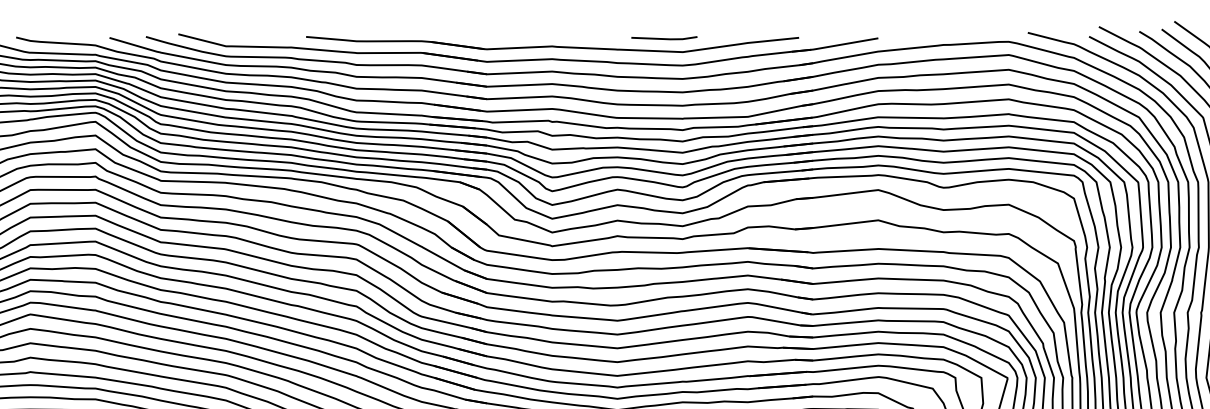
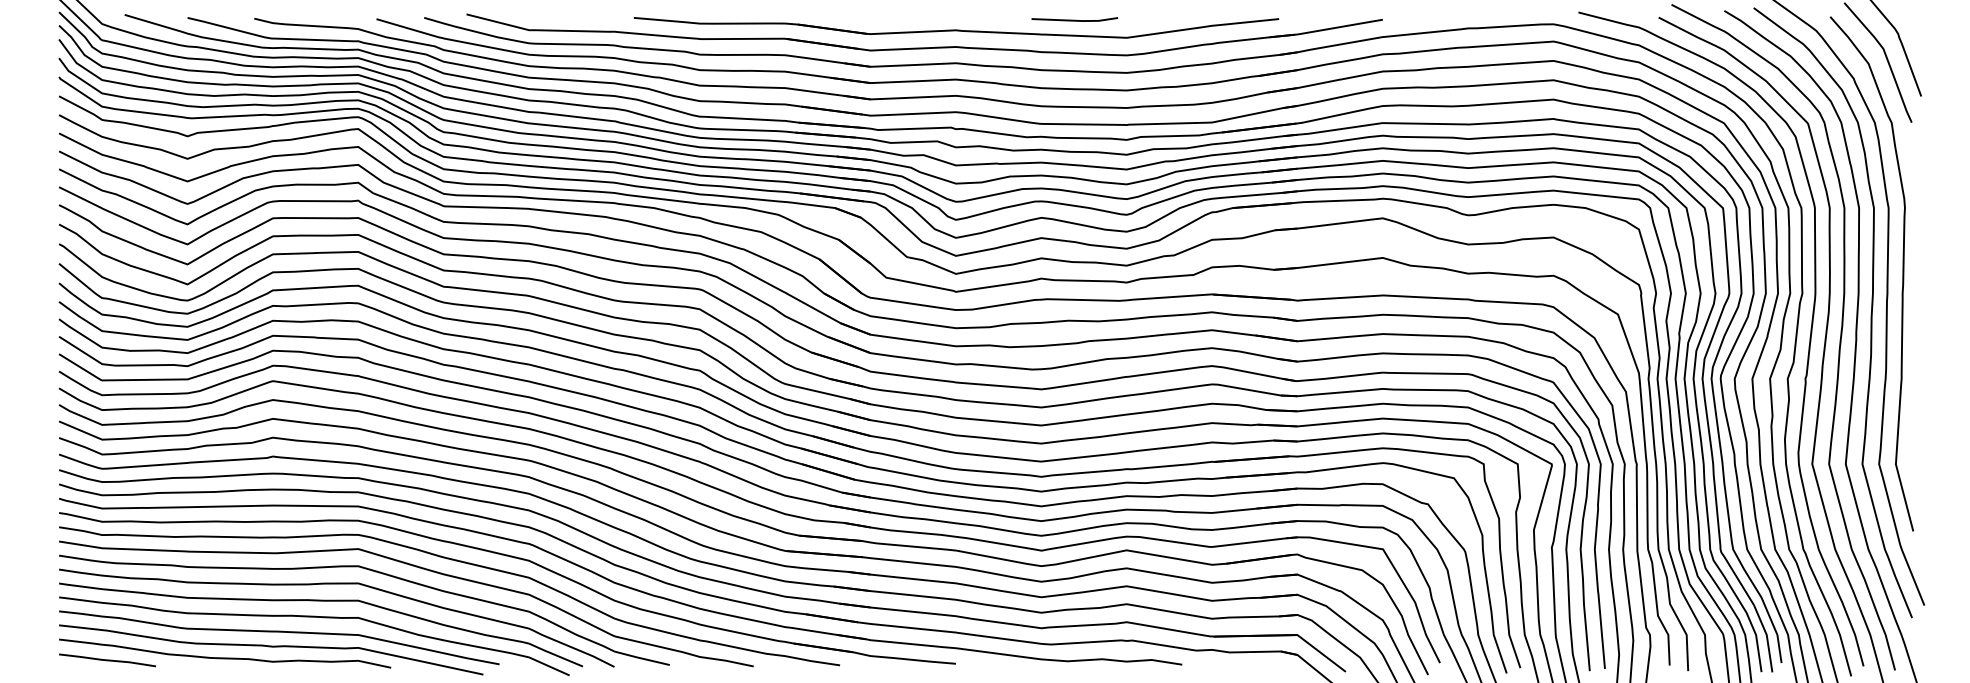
line: (664, 38) -> (1074, 19), moved

